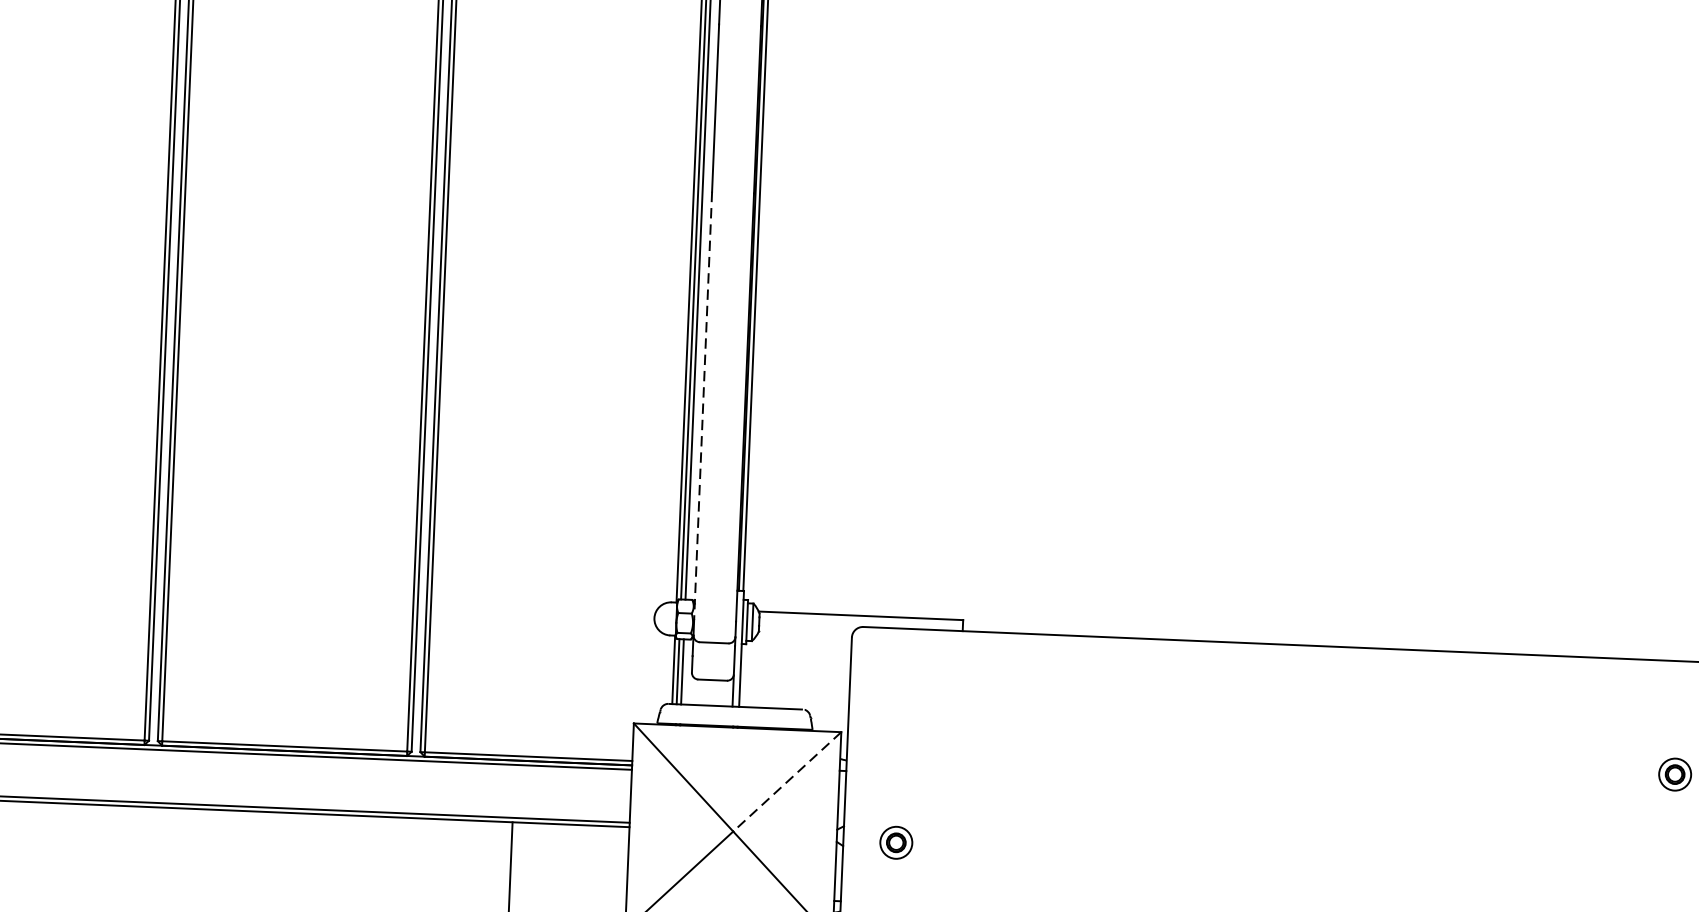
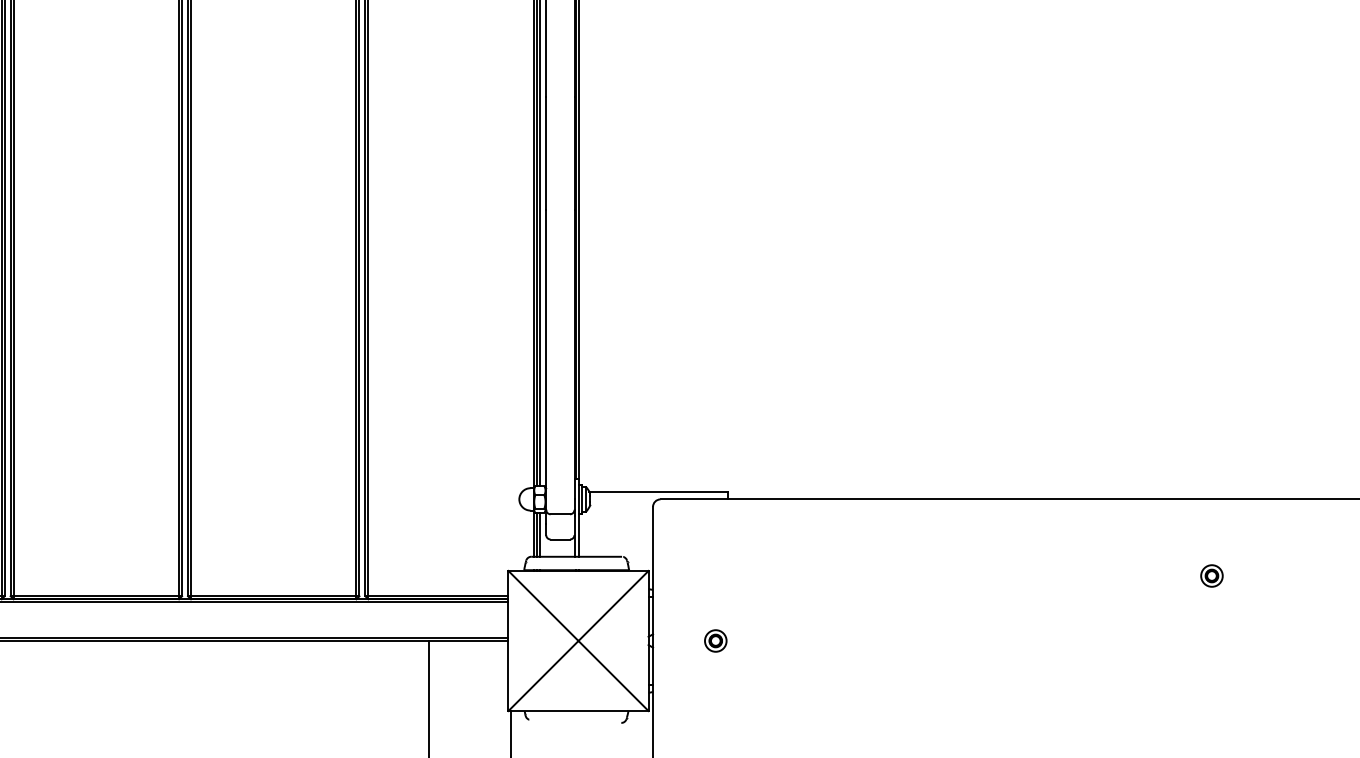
line: (703, 405) -> (546, 354), dashed -> solid
line: (787, 781) -> (613, 605), dashed -> solid
part: (895, 842) -> (715, 640), moved

